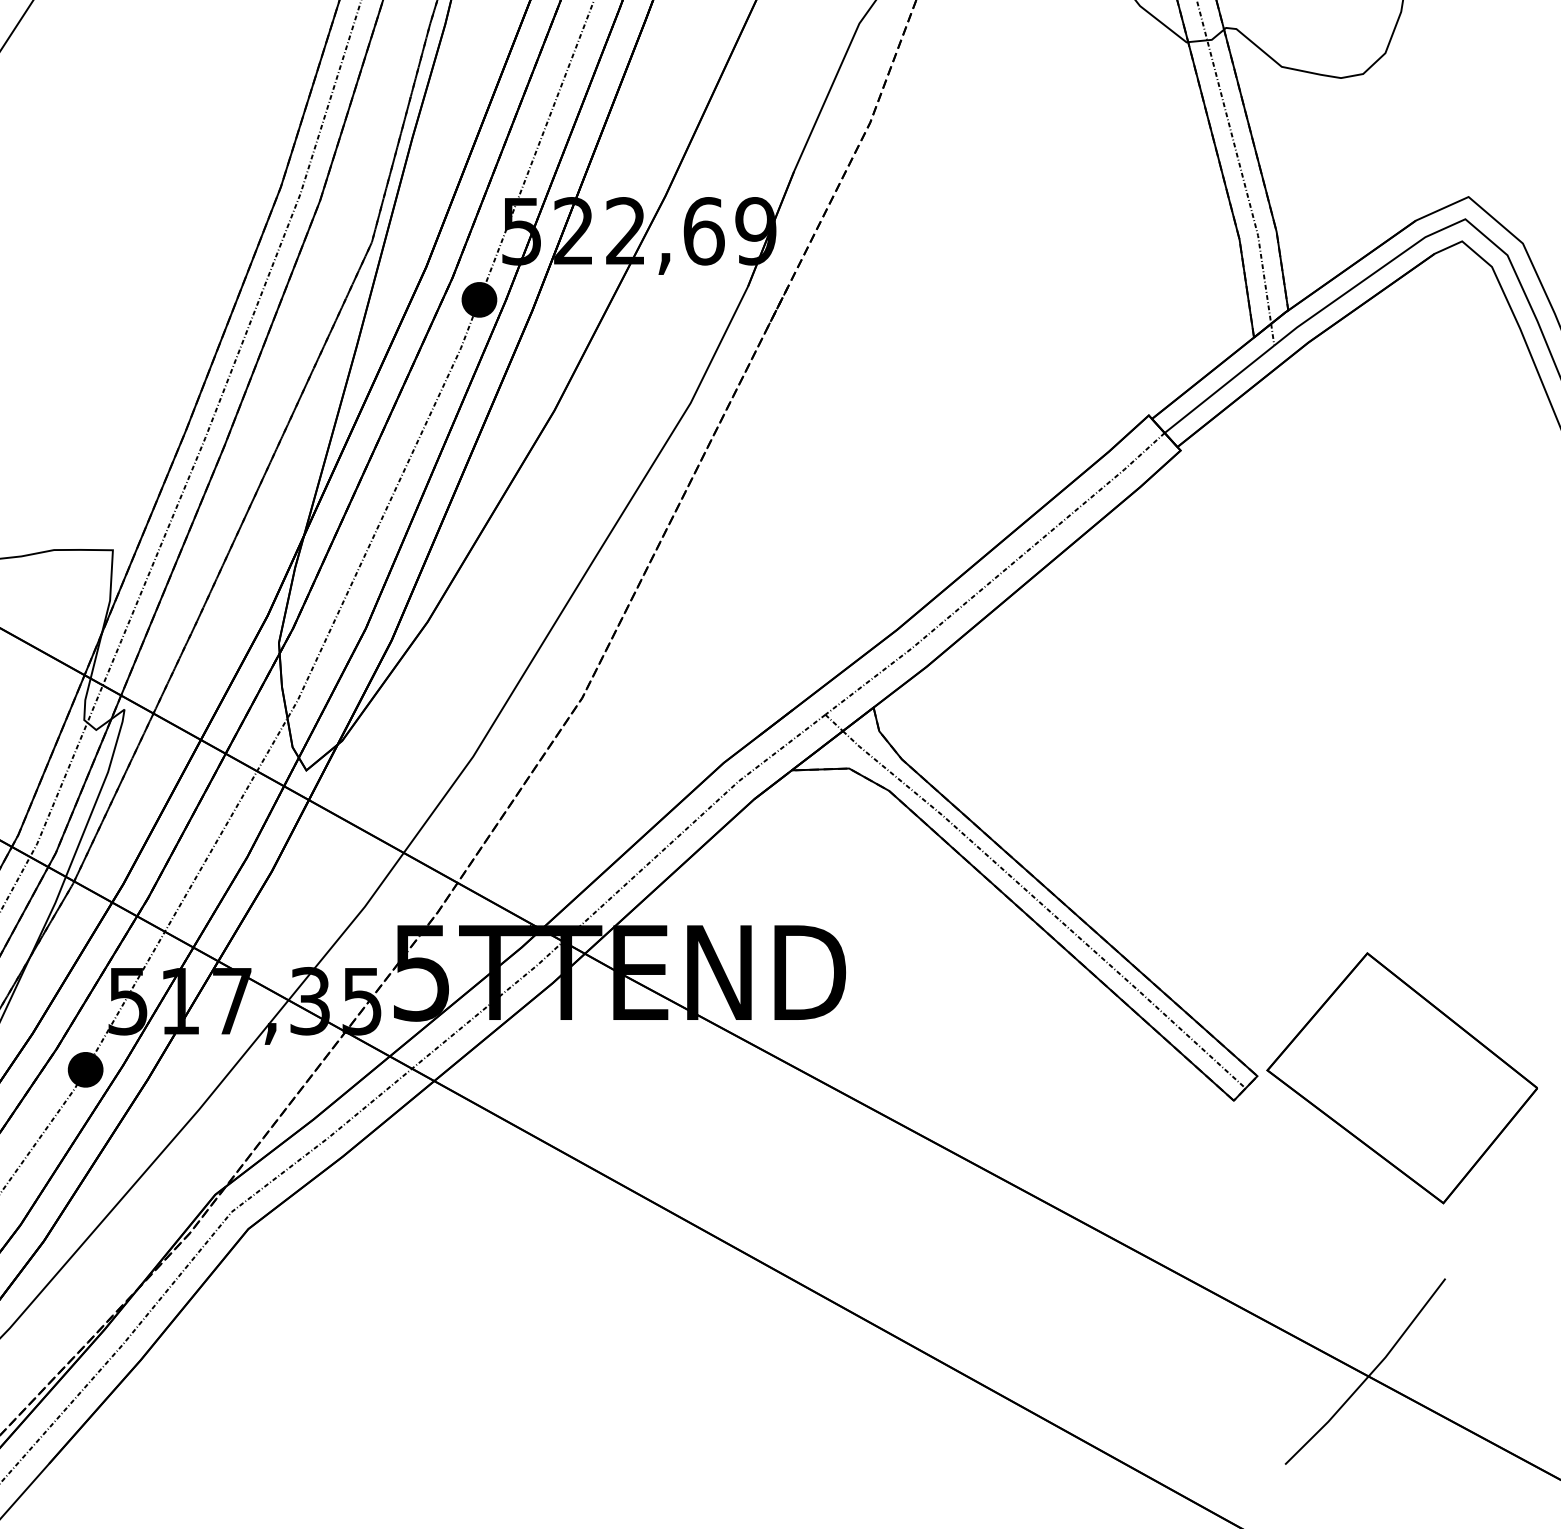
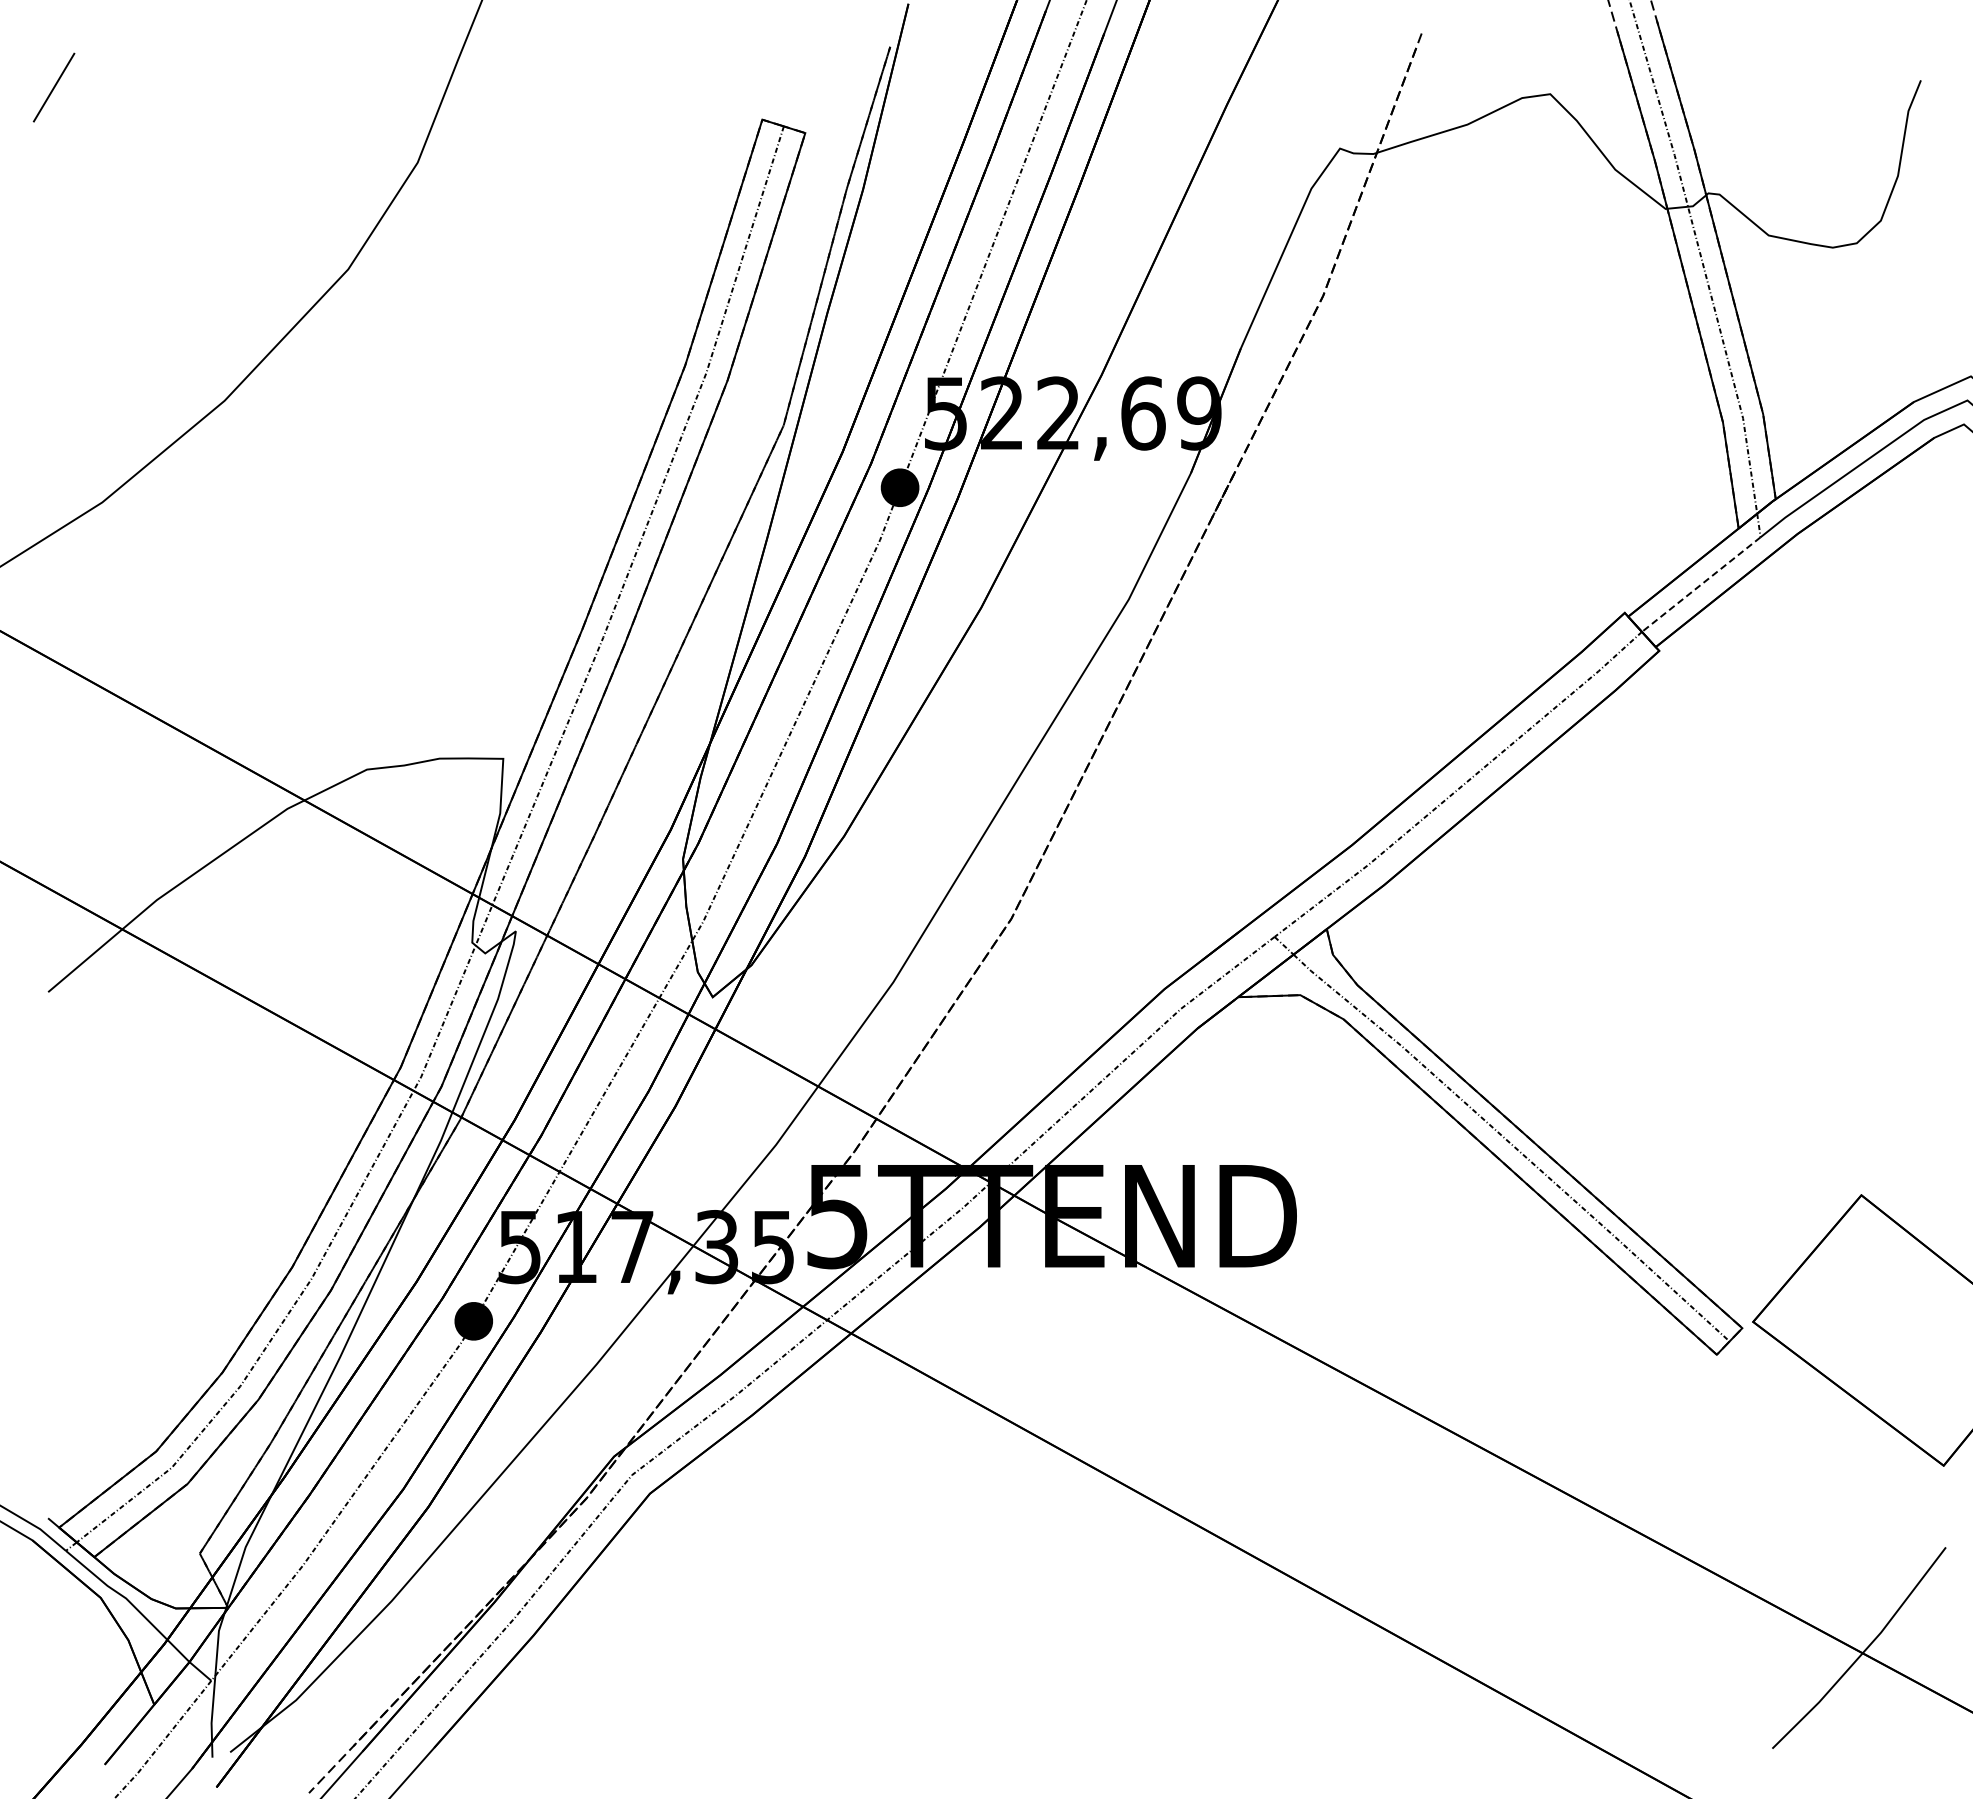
line: (1219, 389) -> (1701, 584), solid -> dashed

